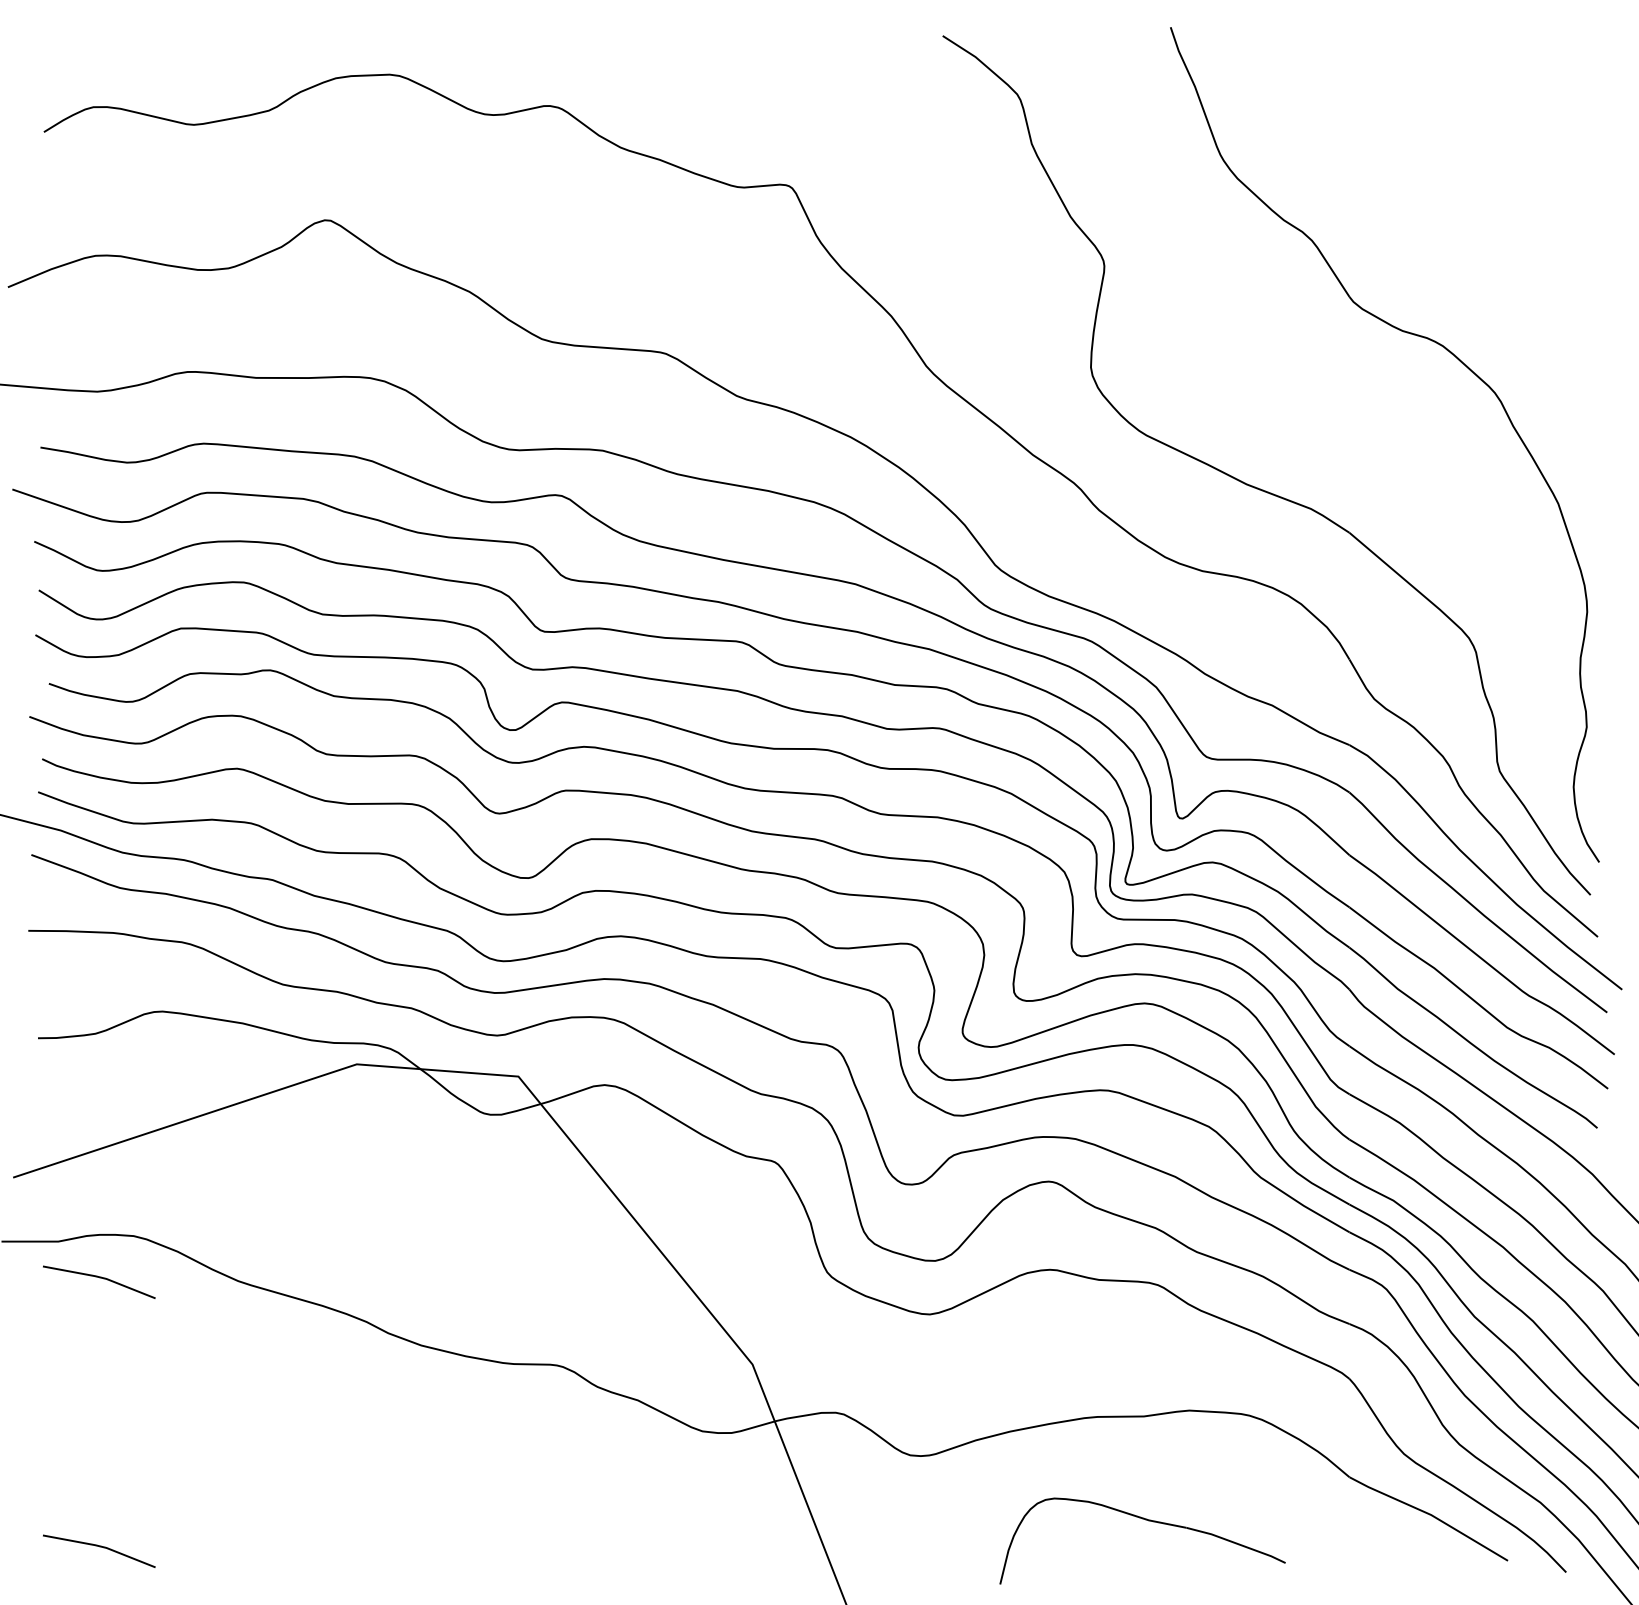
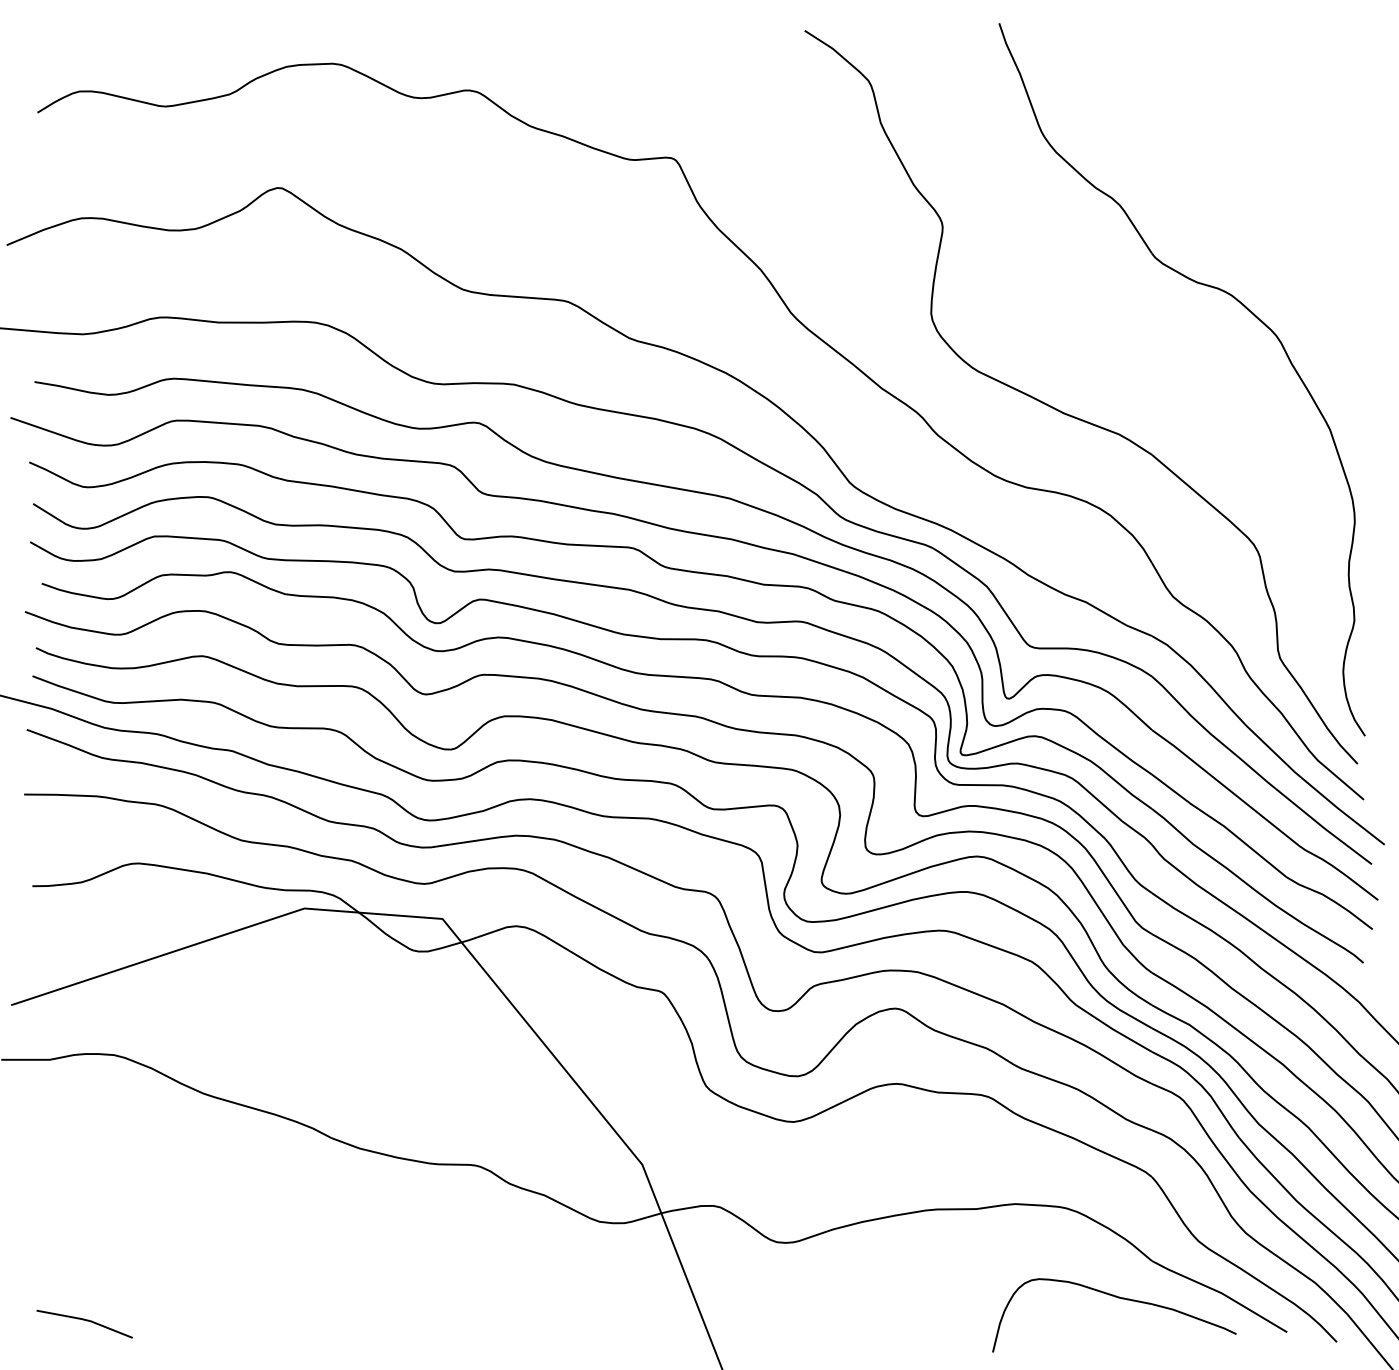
line: (99, 1278) -> (84, 1091), removed
part: (1148, 1521) -> (1119, 1298), moved

